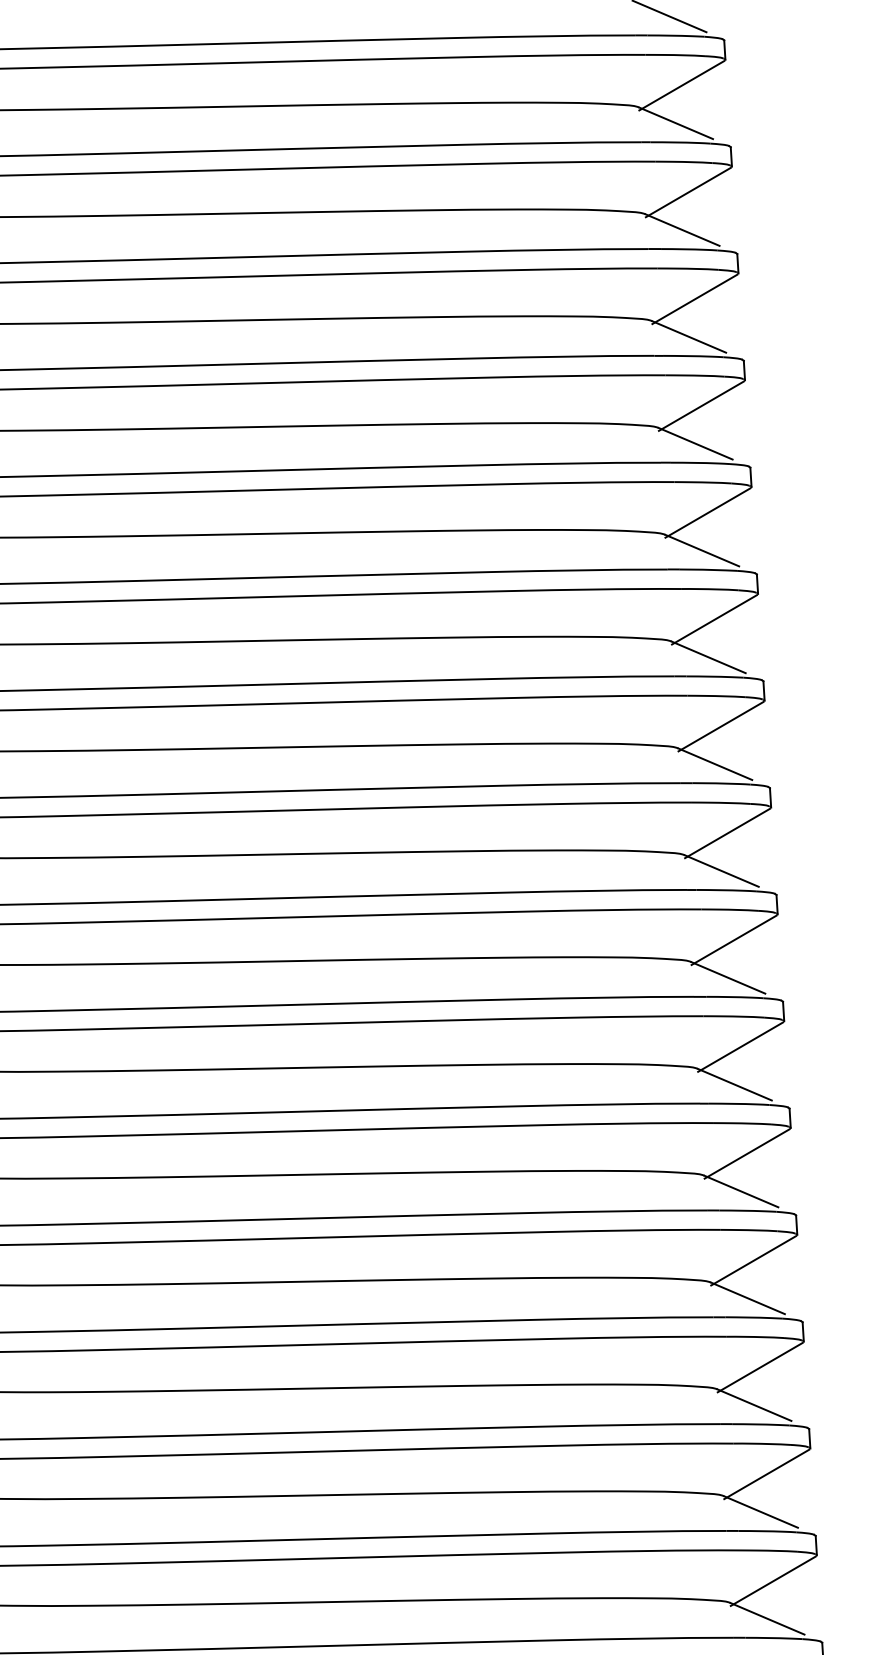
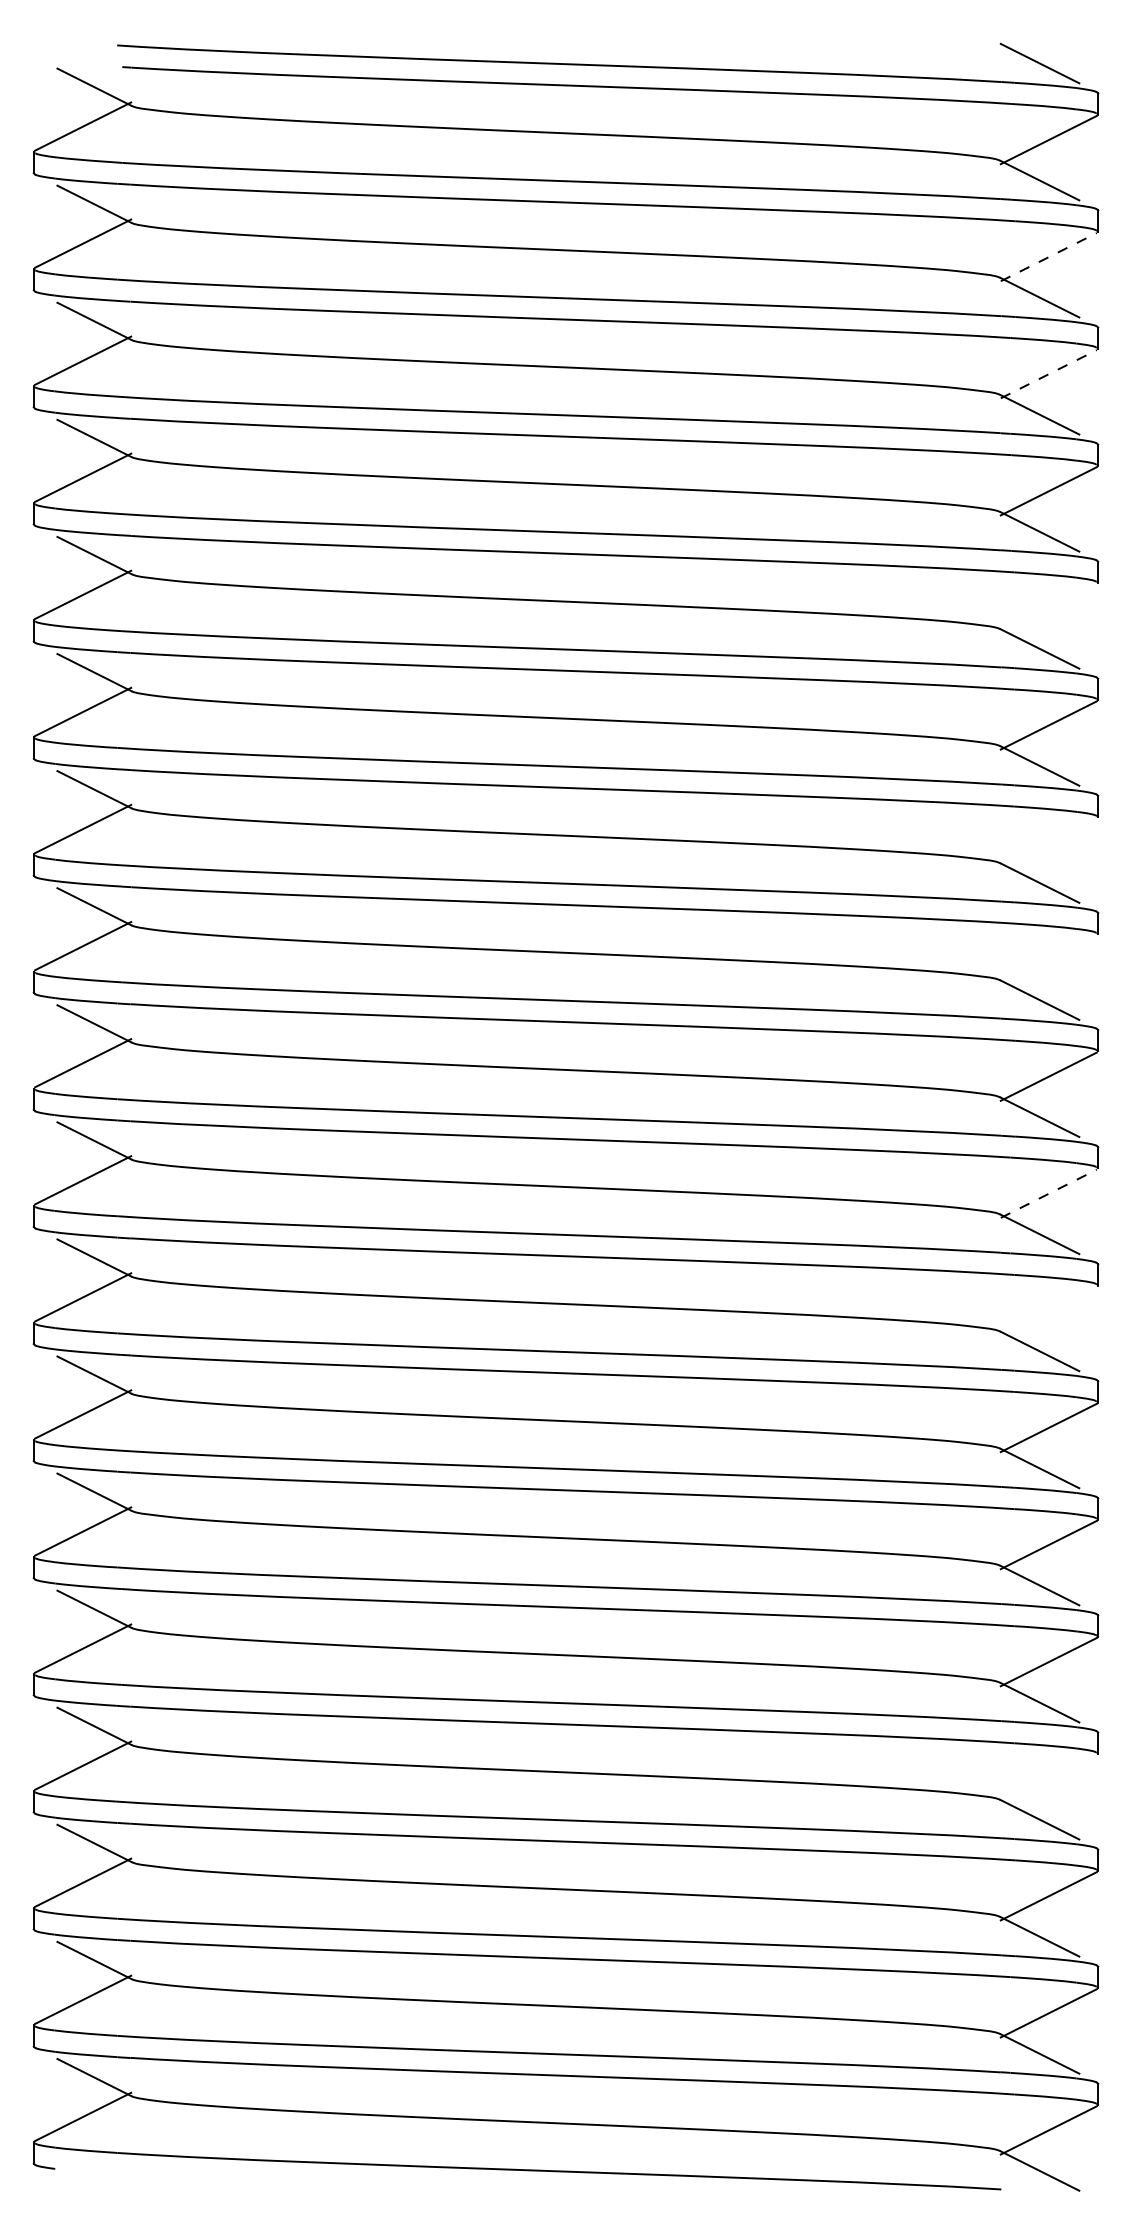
line: (688, 192) -> (1048, 257), solid -> dashed
line: (694, 299) -> (1048, 374), solid -> dashed
line: (707, 513) -> (1048, 608), removed
line: (720, 726) -> (1048, 842), removed
line: (727, 833) -> (1048, 959), removed
line: (740, 1046) -> (1048, 1193), solid -> dashed
line: (746, 1153) -> (1048, 1310), removed
line: (773, 1581) -> (1048, 1779), removed

